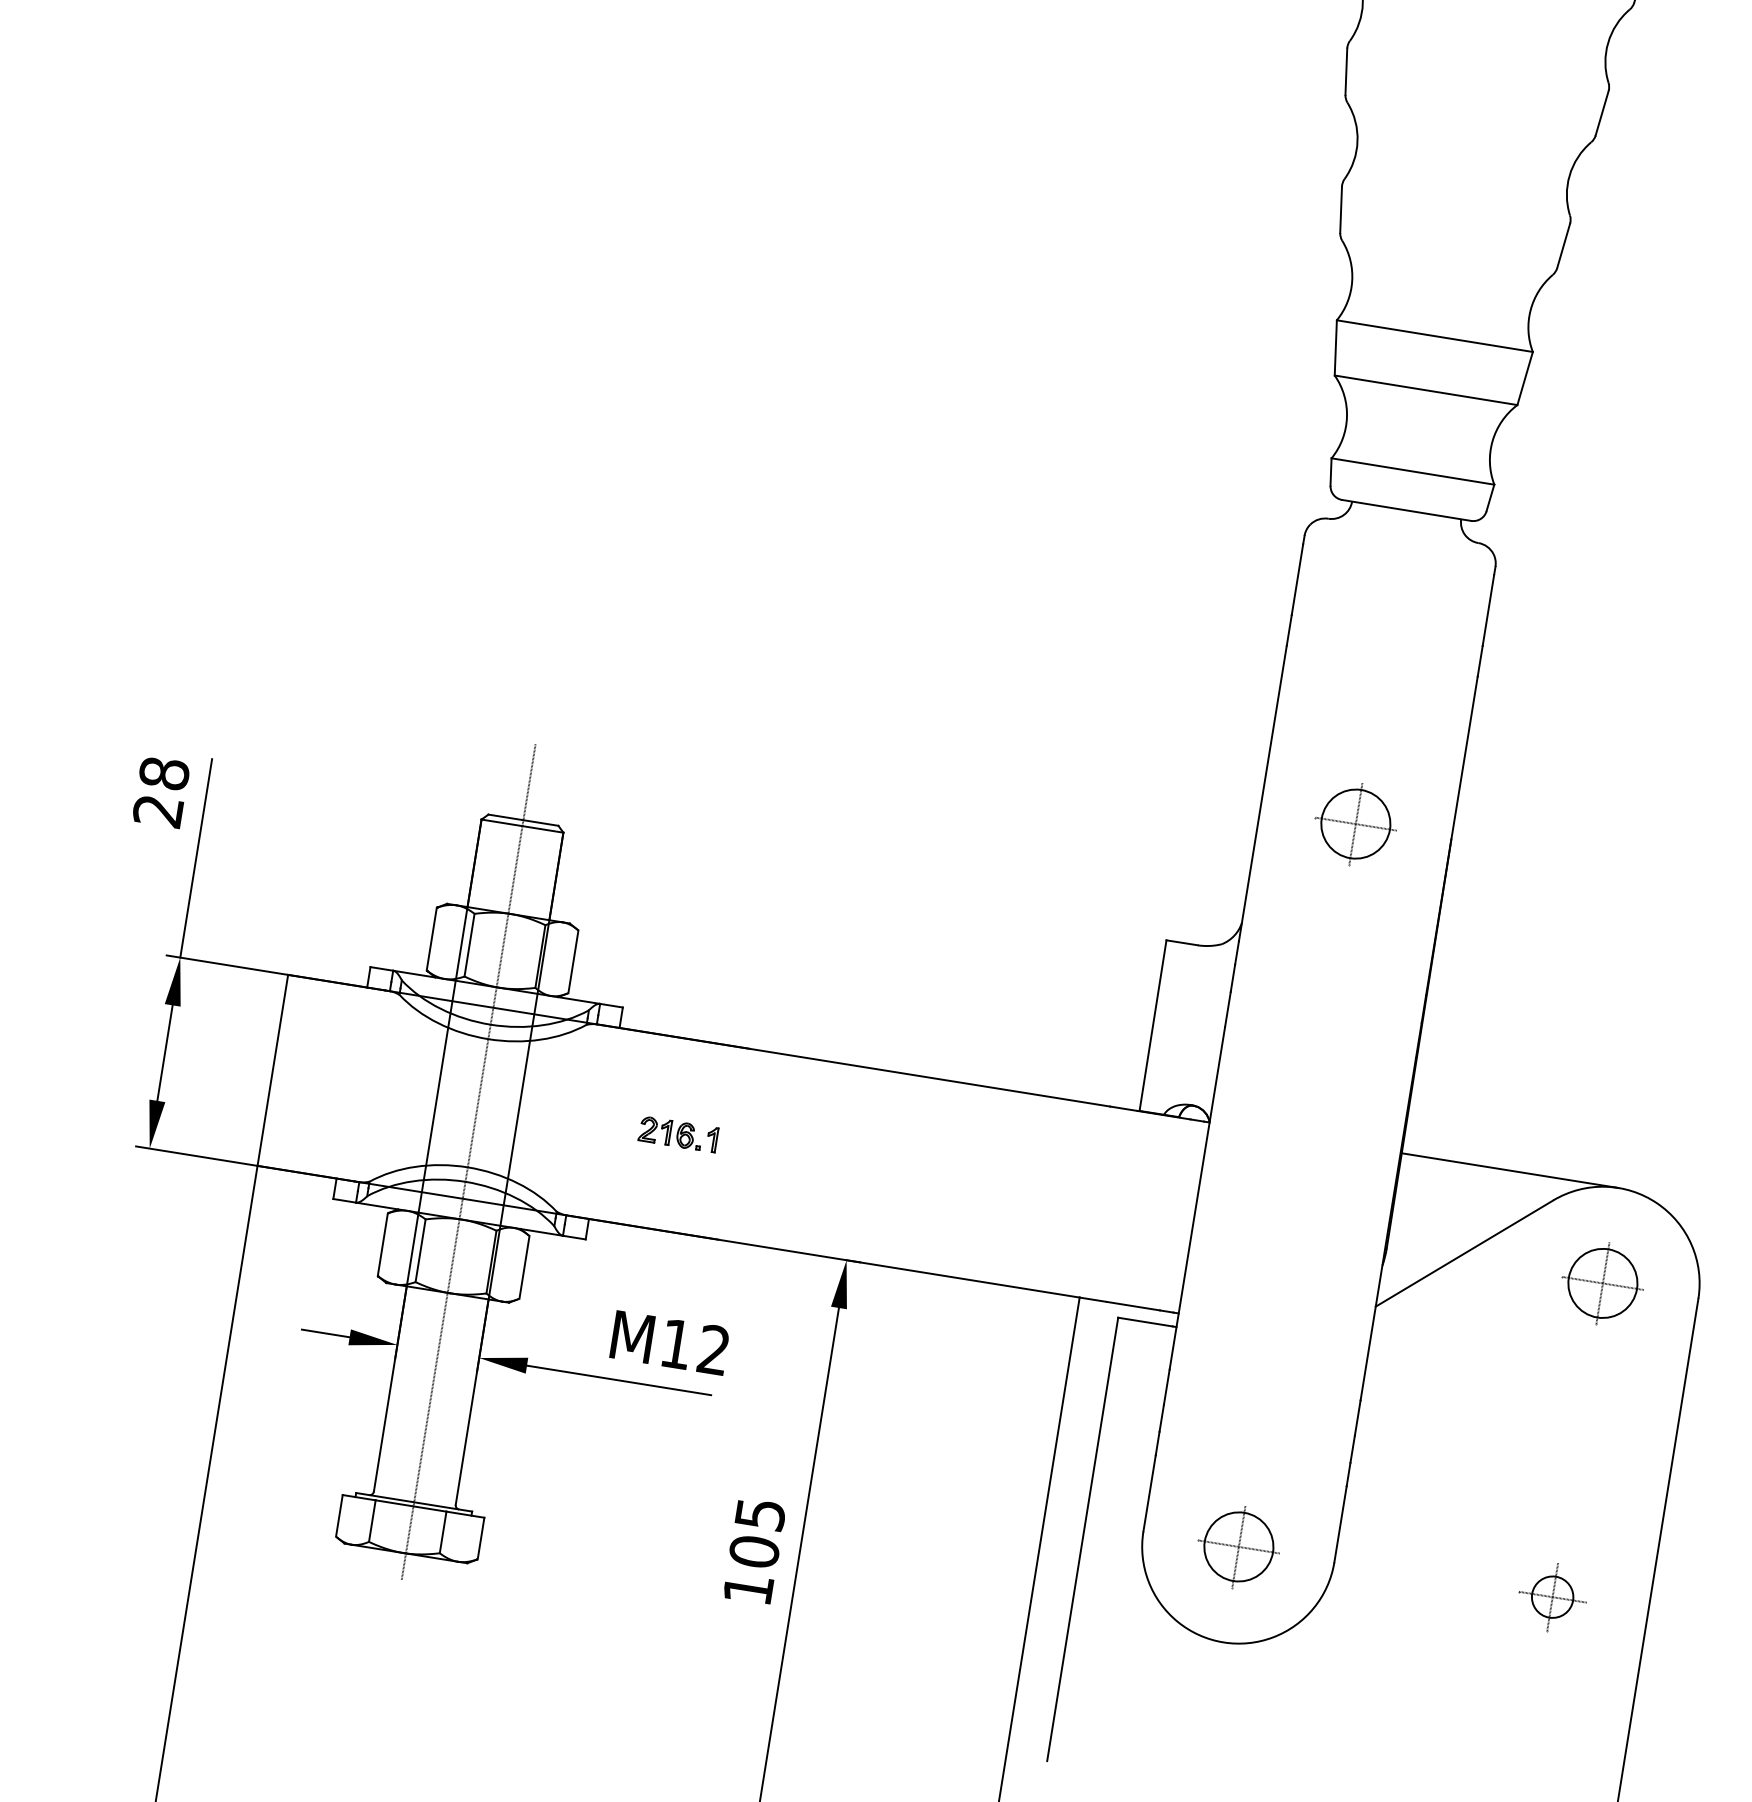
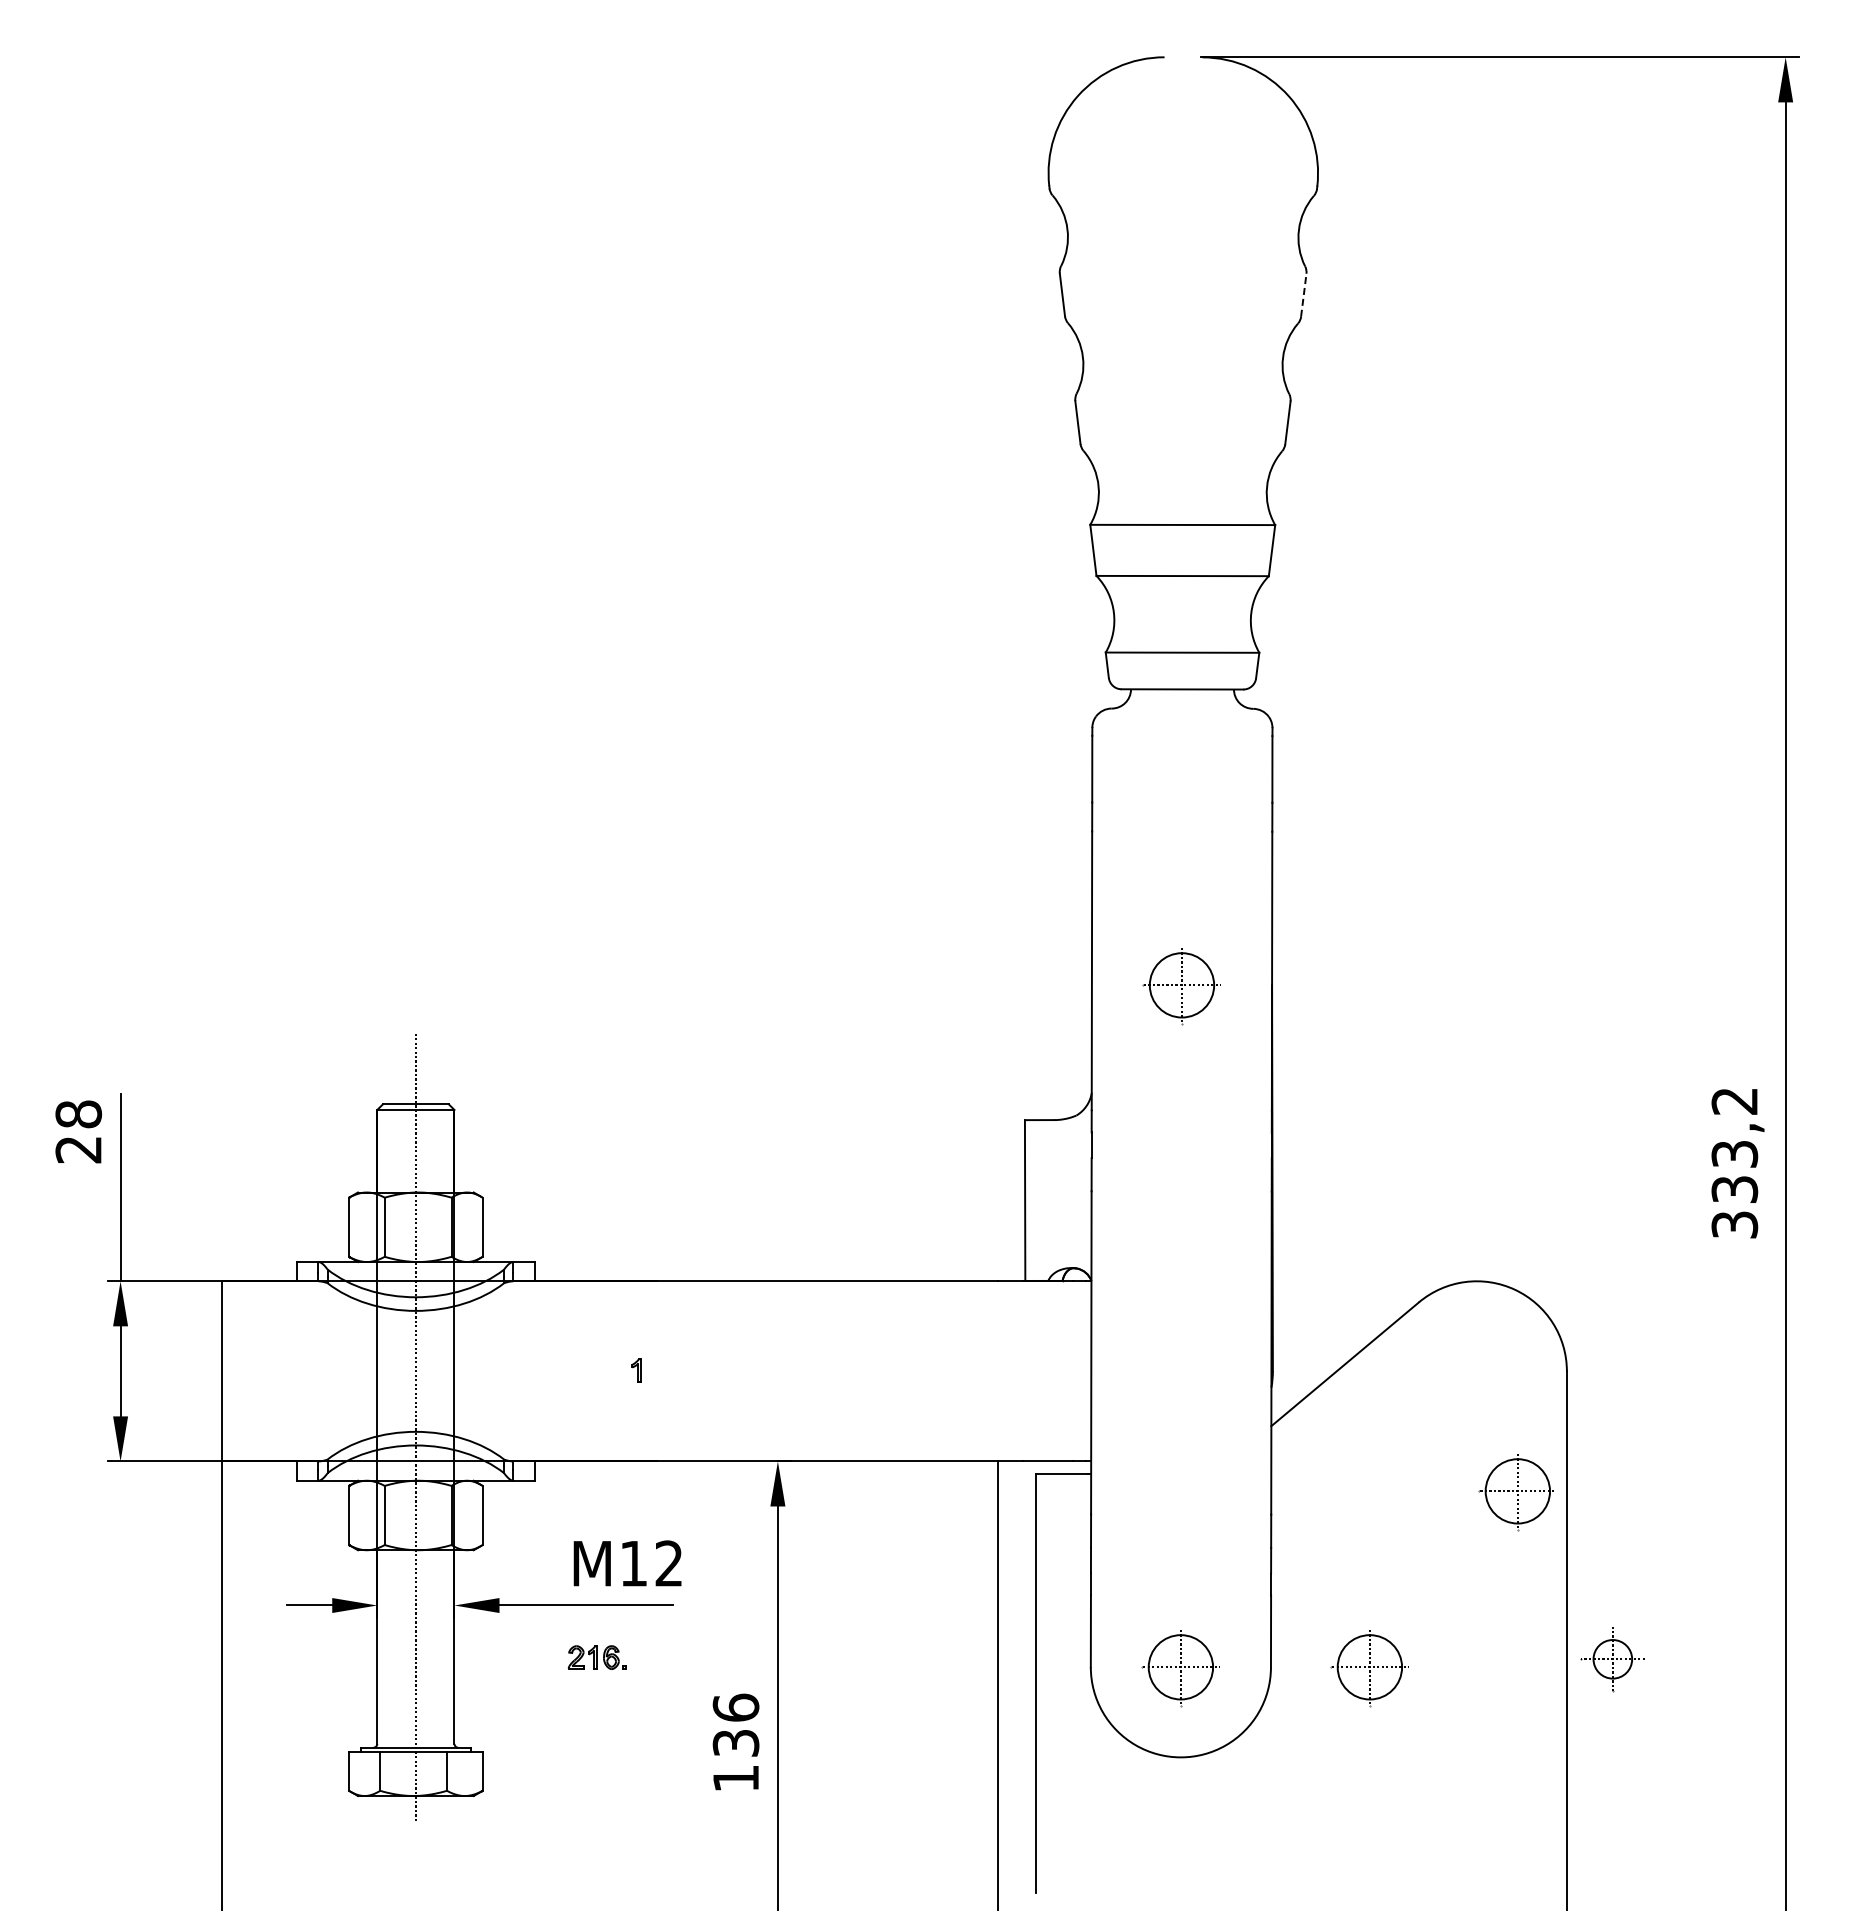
line: (1601, 113) -> (1303, 295), solid -> dashed
part: (670, 1133) -> (597, 1657), moved
line: (1509, 1170) -> (1374, 1281), removed
part: (1600, 1284) -> (1515, 1492), moved
text: (756, 1532) -> (735, 1725), 105 -> 136
part: (1438, 1580) -> (1369, 1668), added
part: (1552, 1597) -> (1612, 1659), moved

